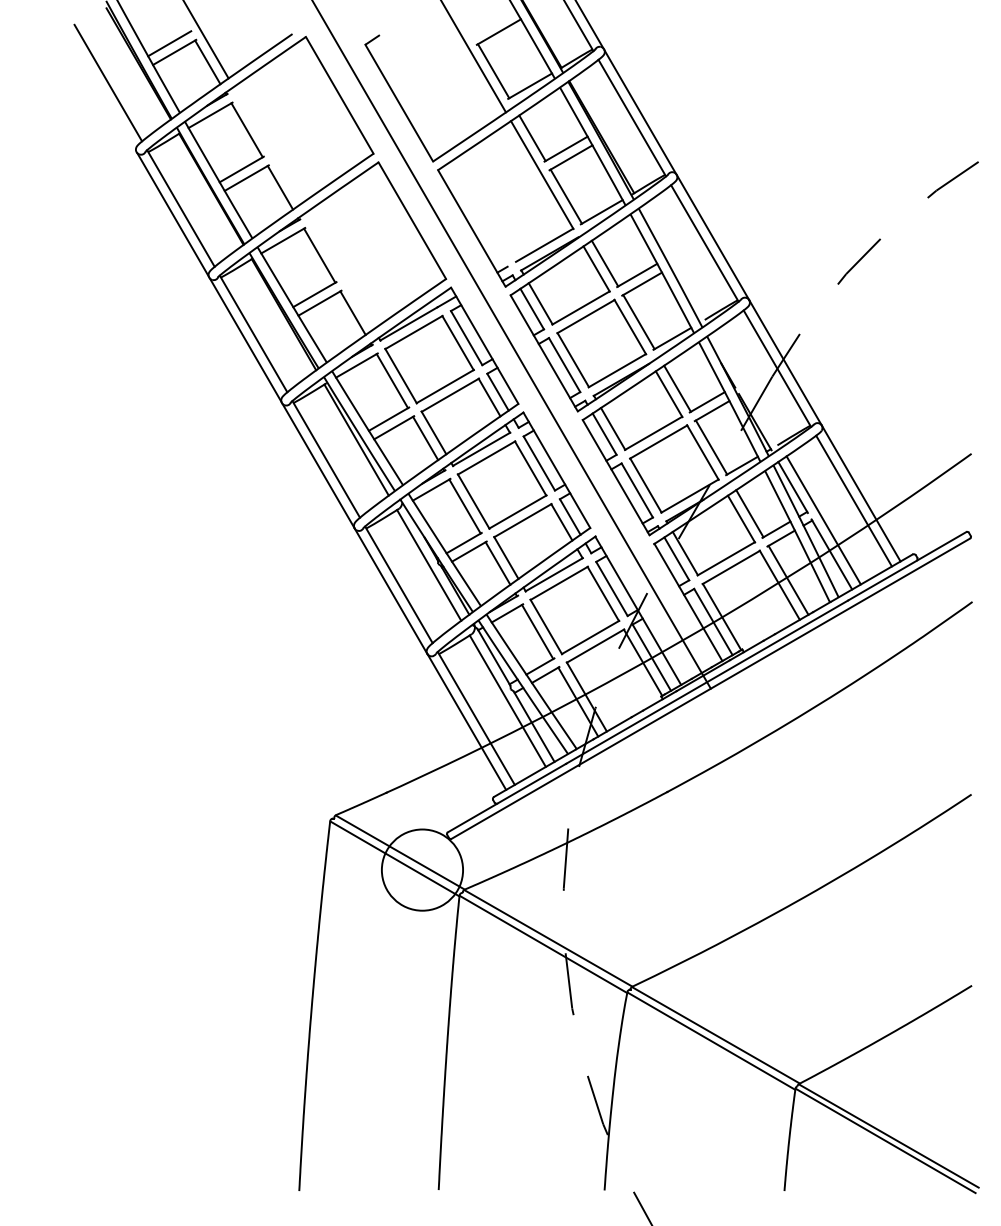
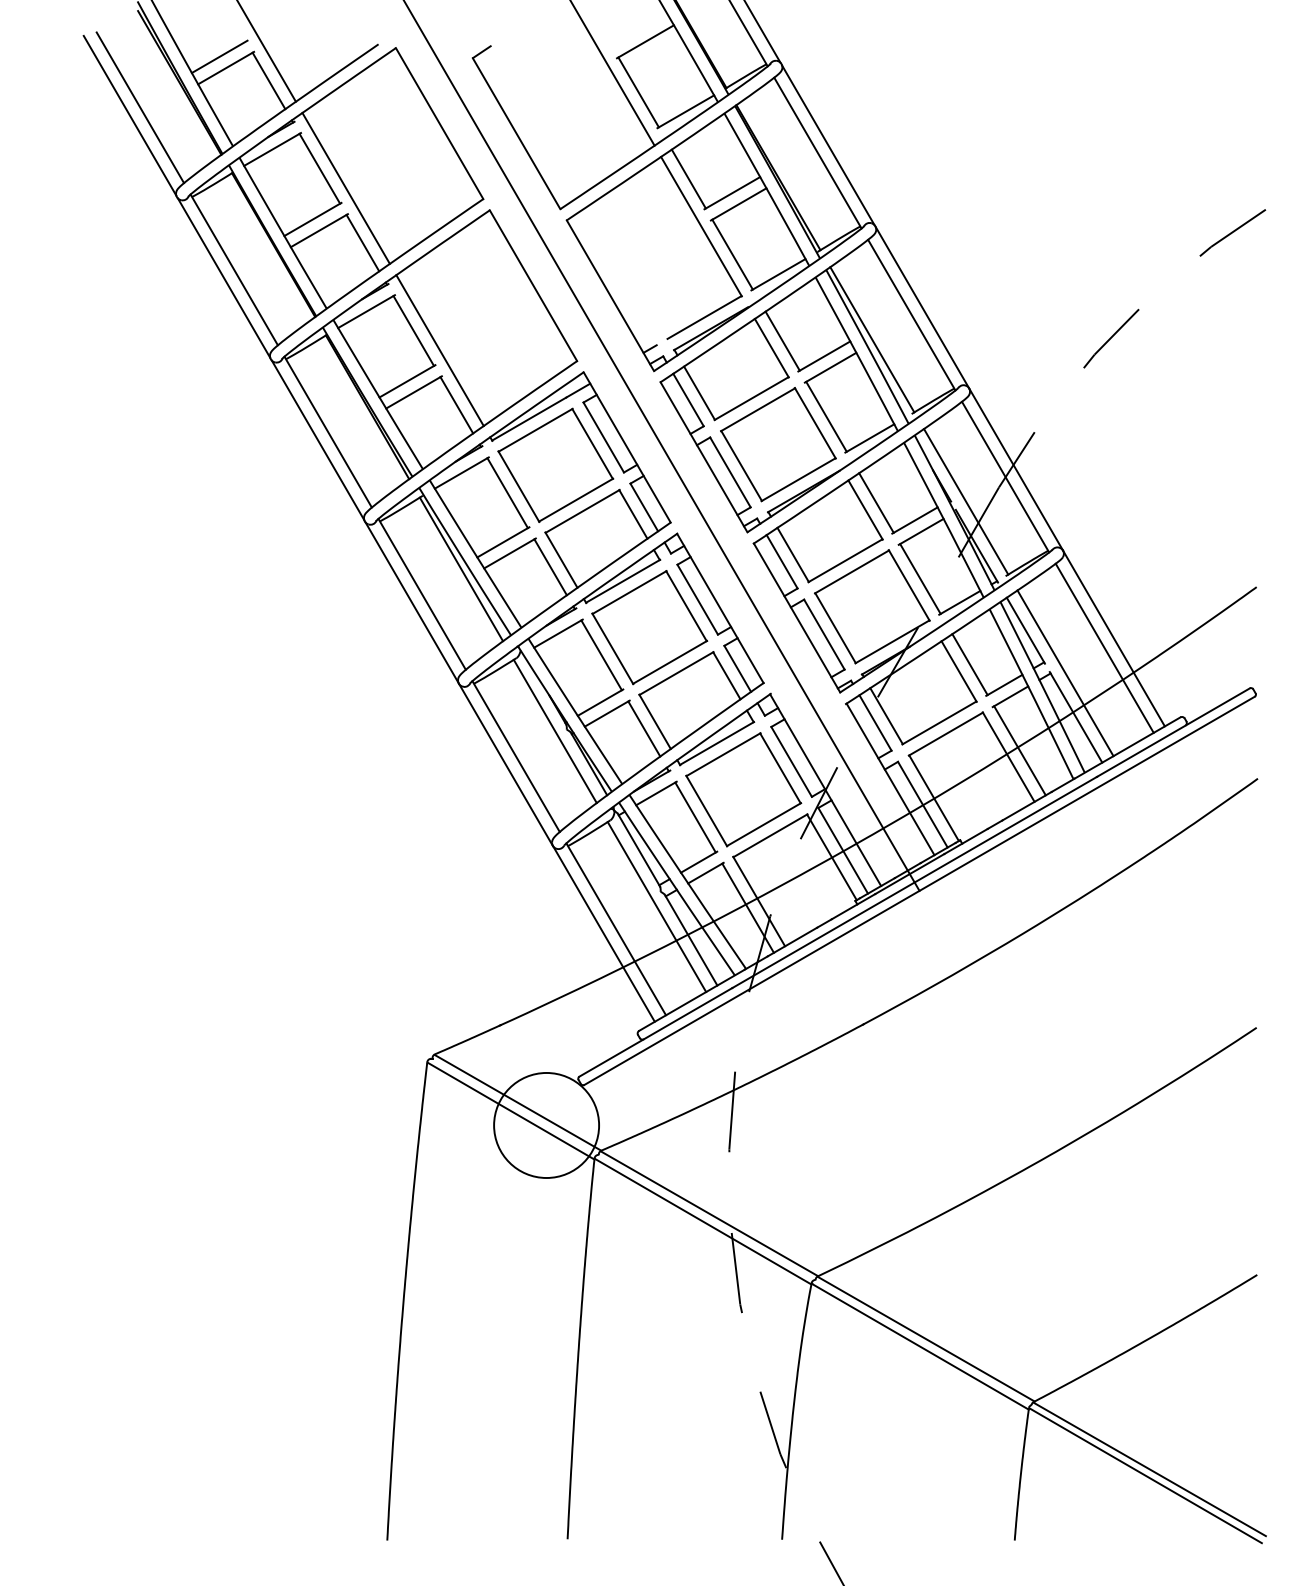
line: (99, 89) -> (129, 115), added
line: (266, 145) -> (345, 188), added
line: (674, 262) -> (872, 339), added
line: (339, 270) -> (439, 350), added
line: (747, 387) -> (966, 501), added

